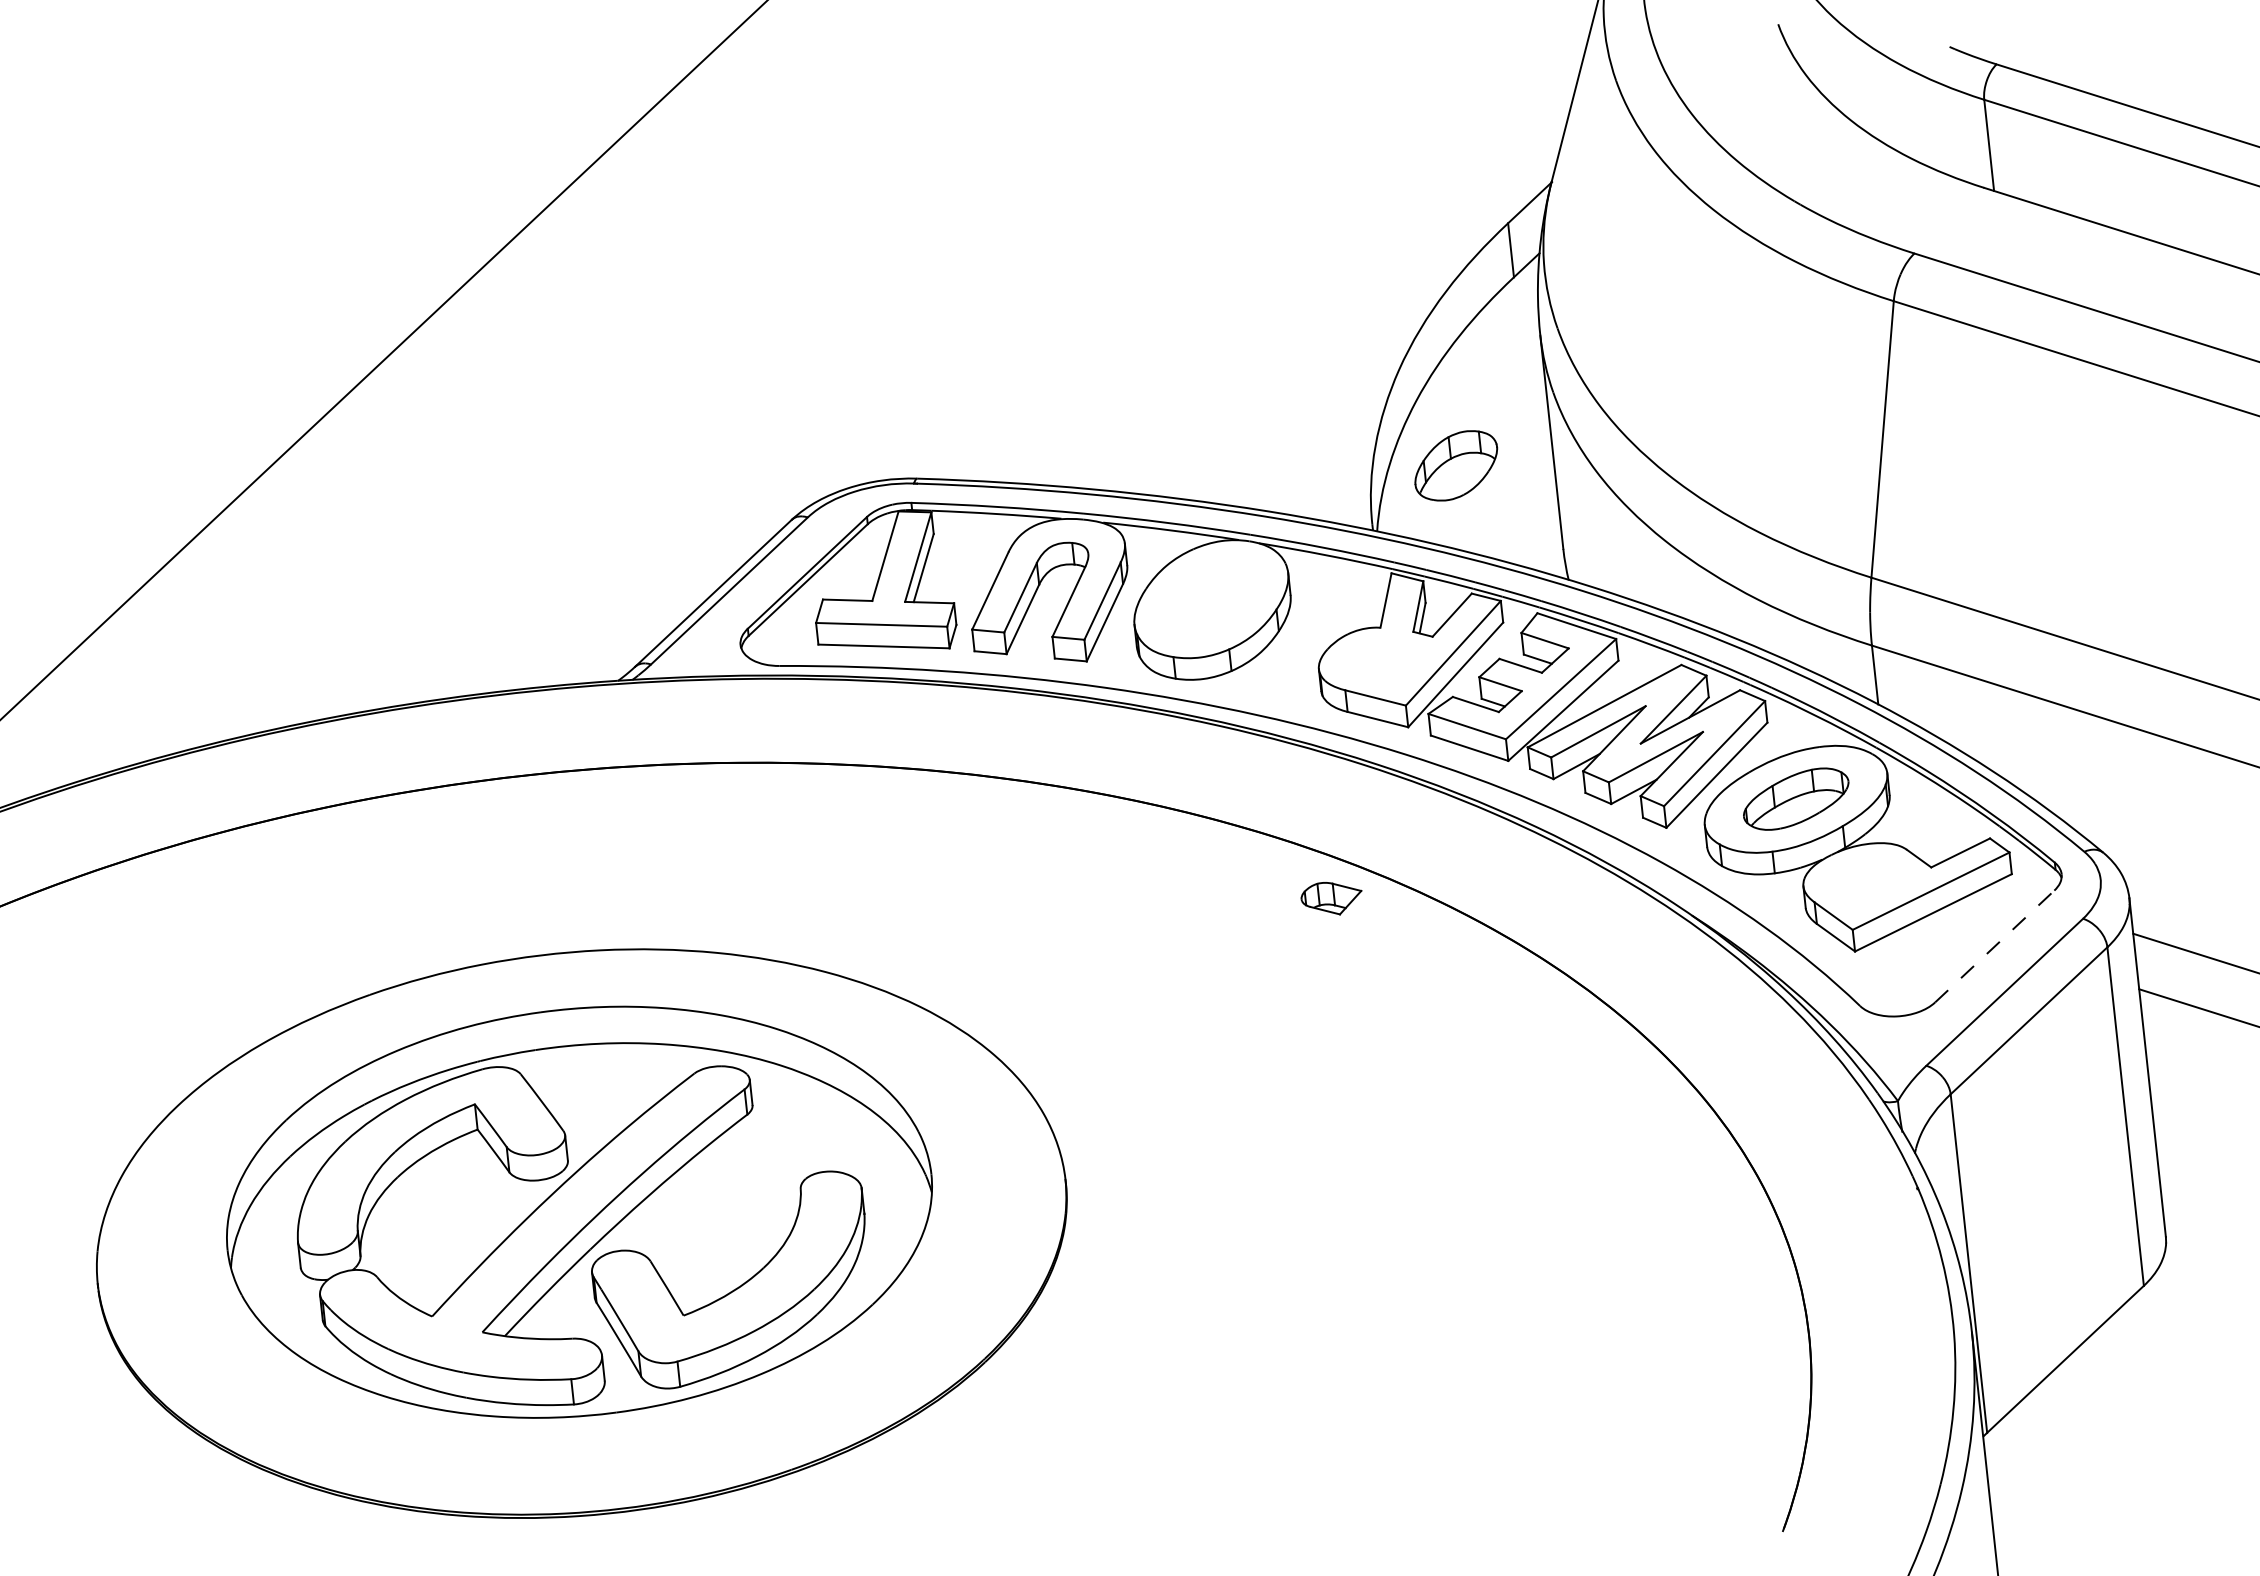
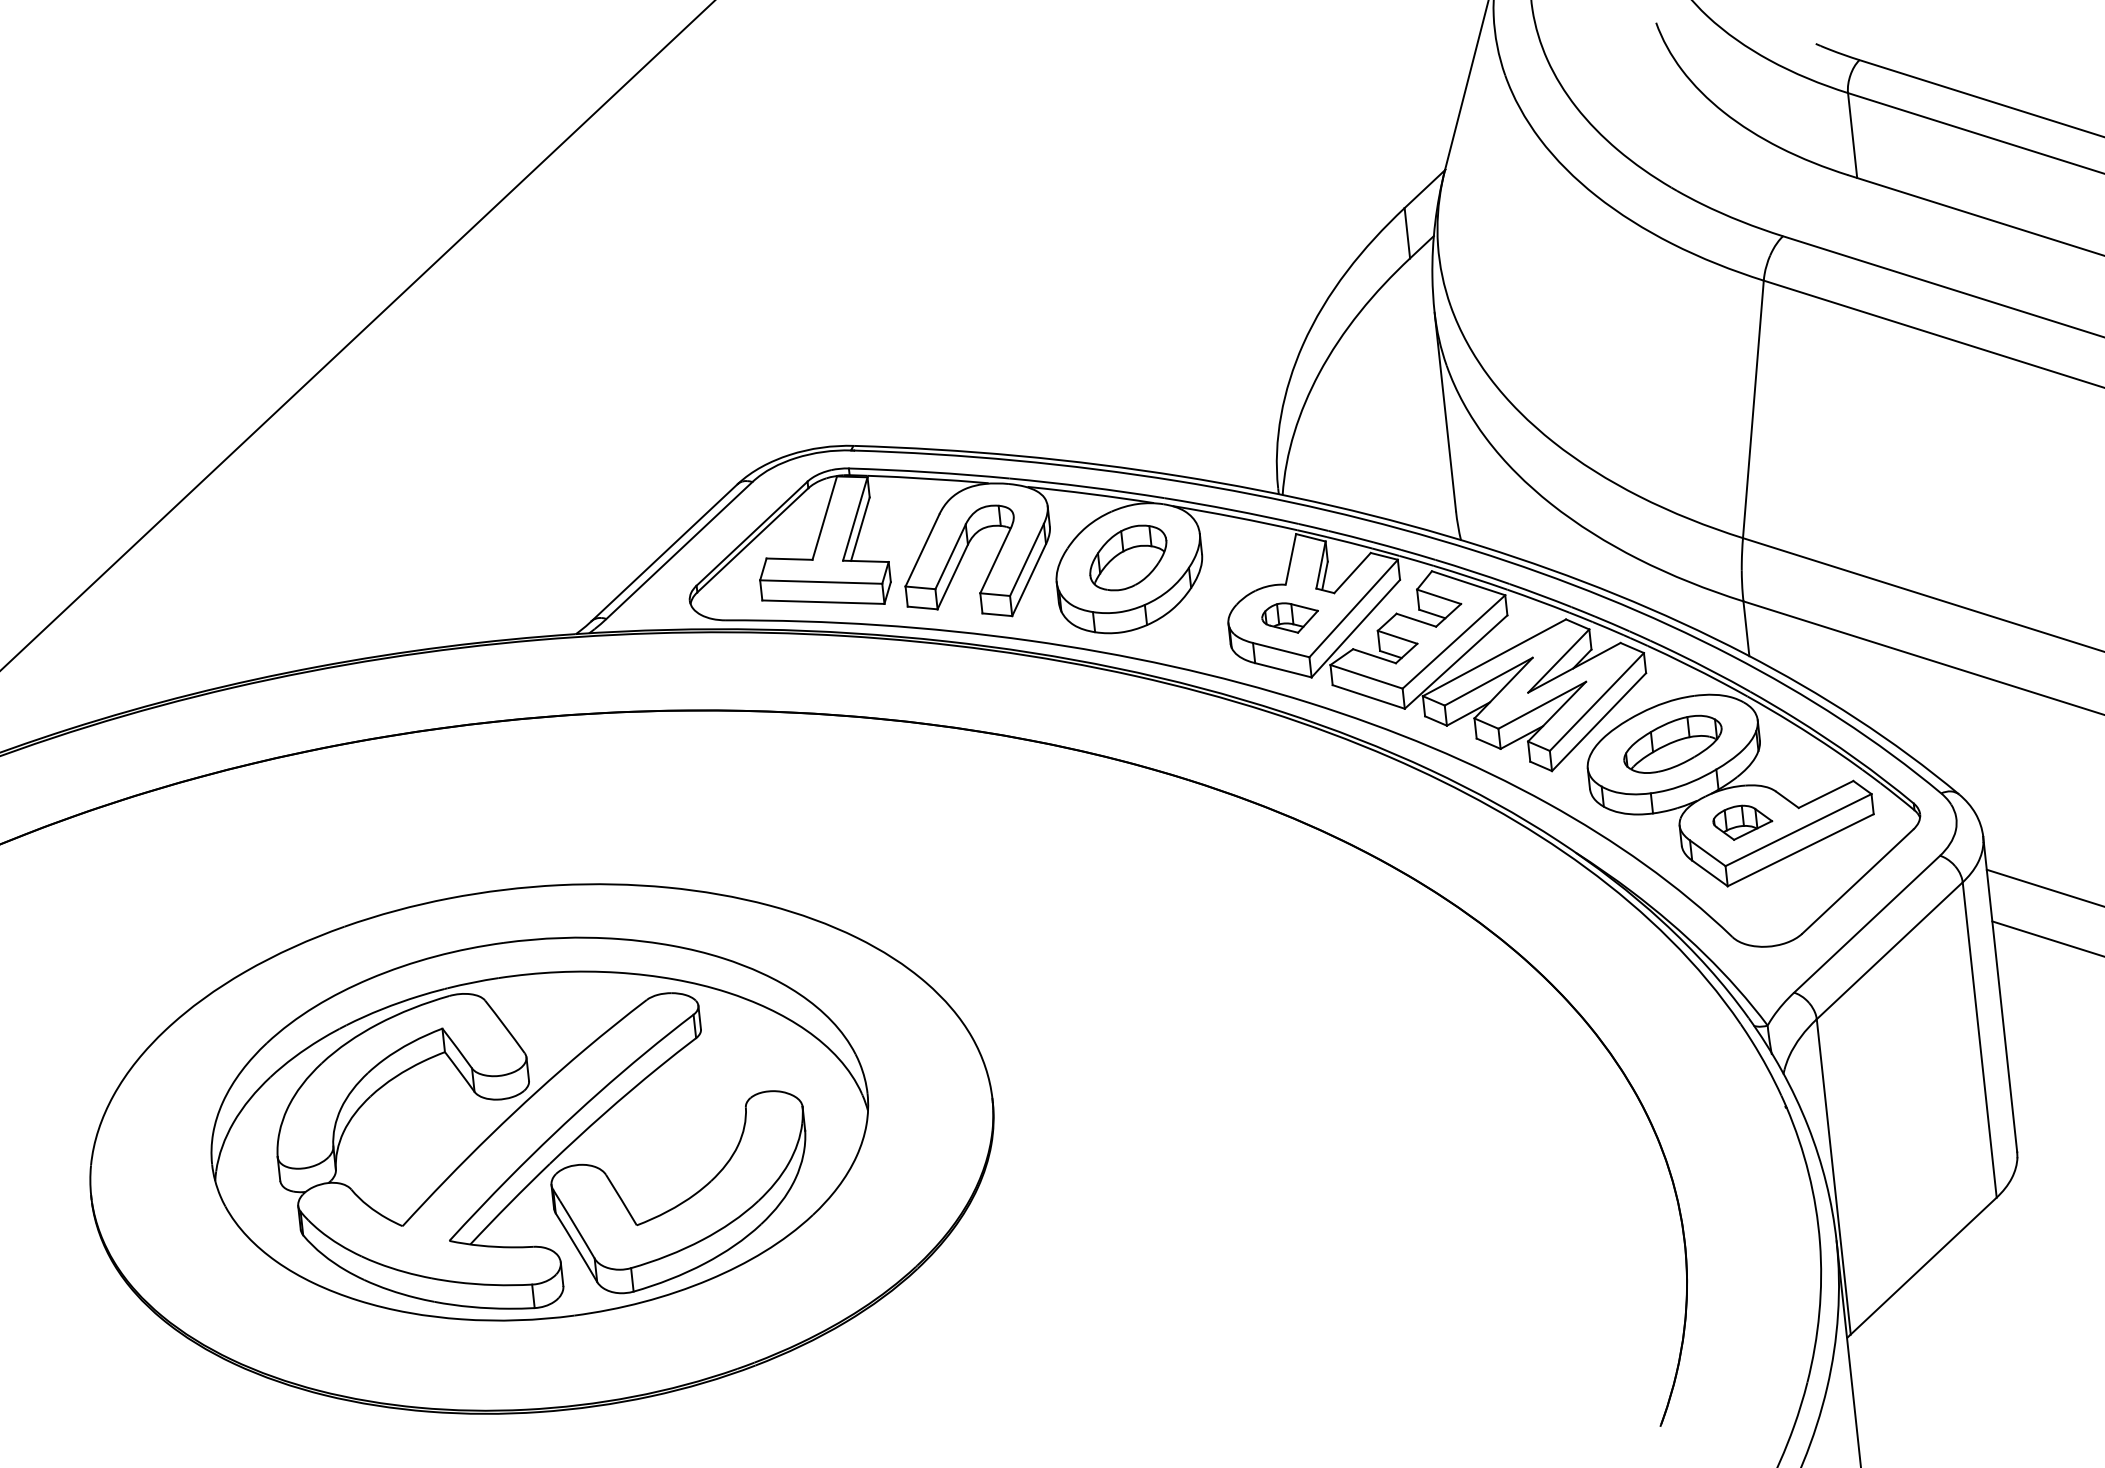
part: (1456, 465) -> (1128, 557), moved
part: (1870, 883) -> (1742, 822), added
part: (1330, 898) -> (1289, 617), moved
line: (1995, 946) -> (1858, 881), dashed -> solid

